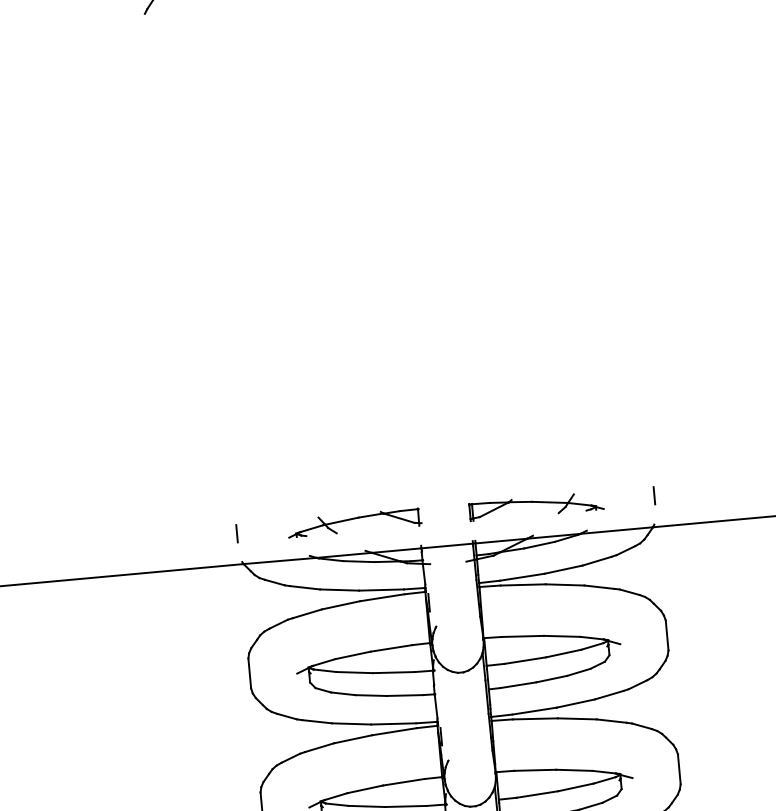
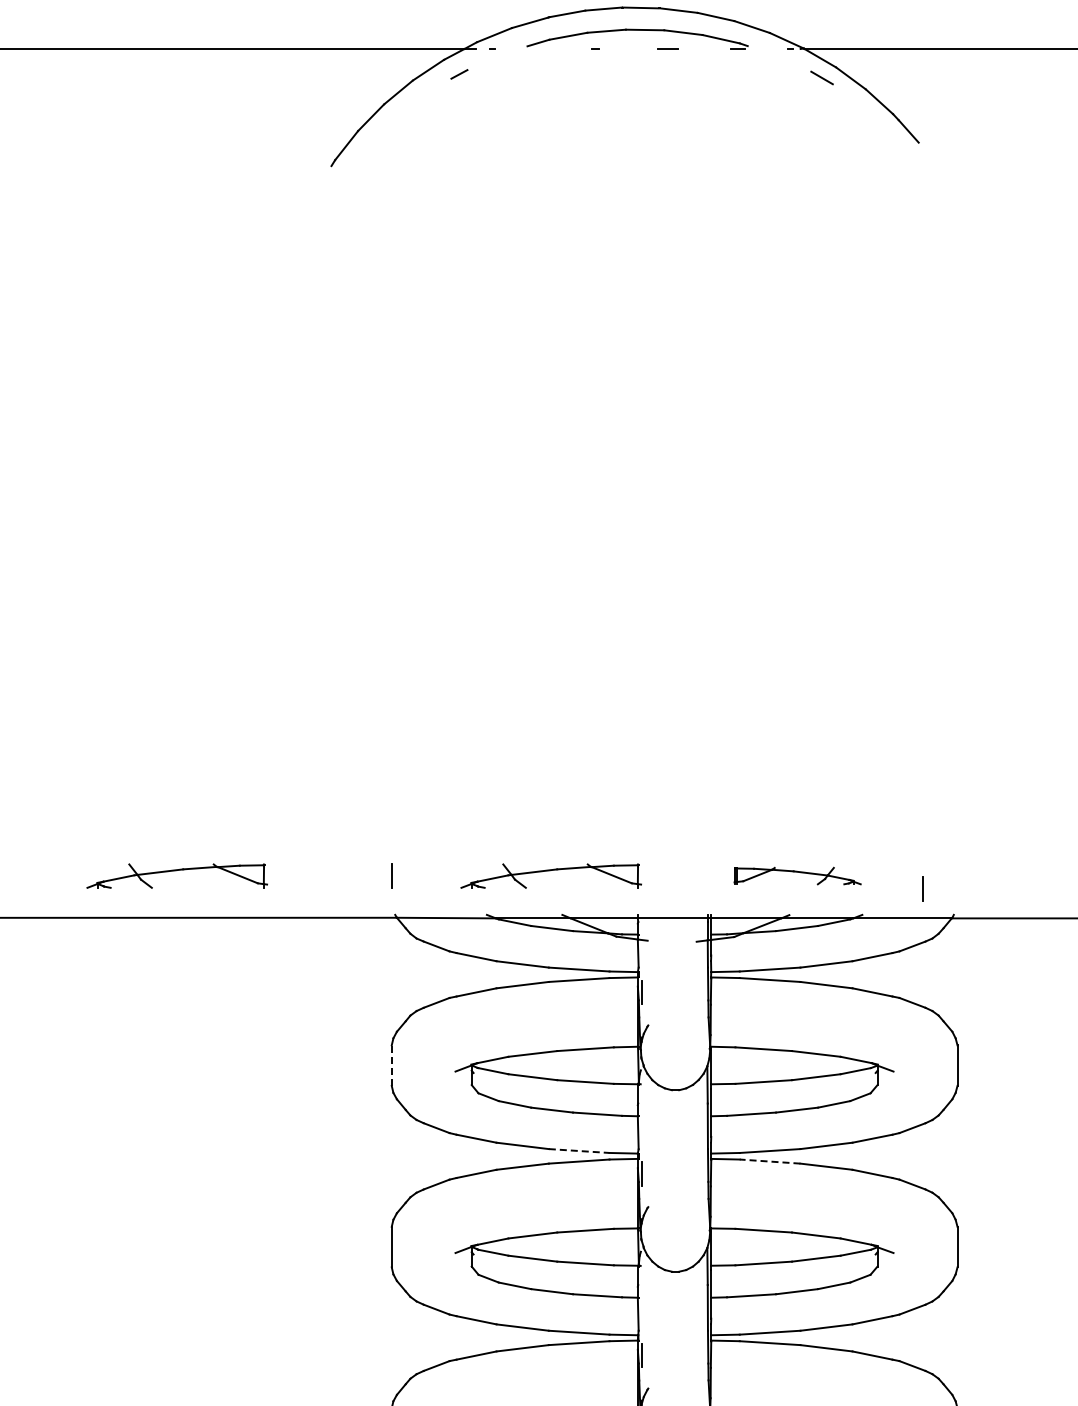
line: (654, 495) -> (922, 888), moved
part: (536, 505) -> (797, 875), size x0.7
part: (78, 547) -> (176, 875), added
line: (249, 673) -> (391, 1065), solid -> dashed
line: (534, 718) -> (769, 1161), solid -> dashed
line: (394, 724) -> (579, 1151), solid -> dashed

